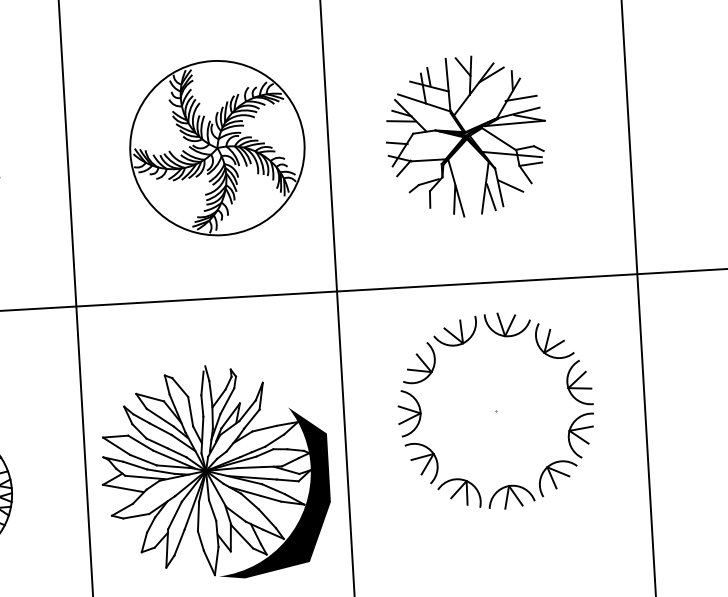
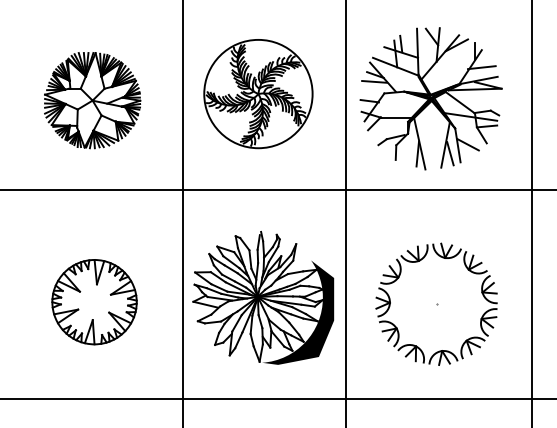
part: (465, 136) -> (430, 98), size x1.43
part: (217, 148) -> (258, 94), moved
part: (495, 410) -> (436, 303), moved

